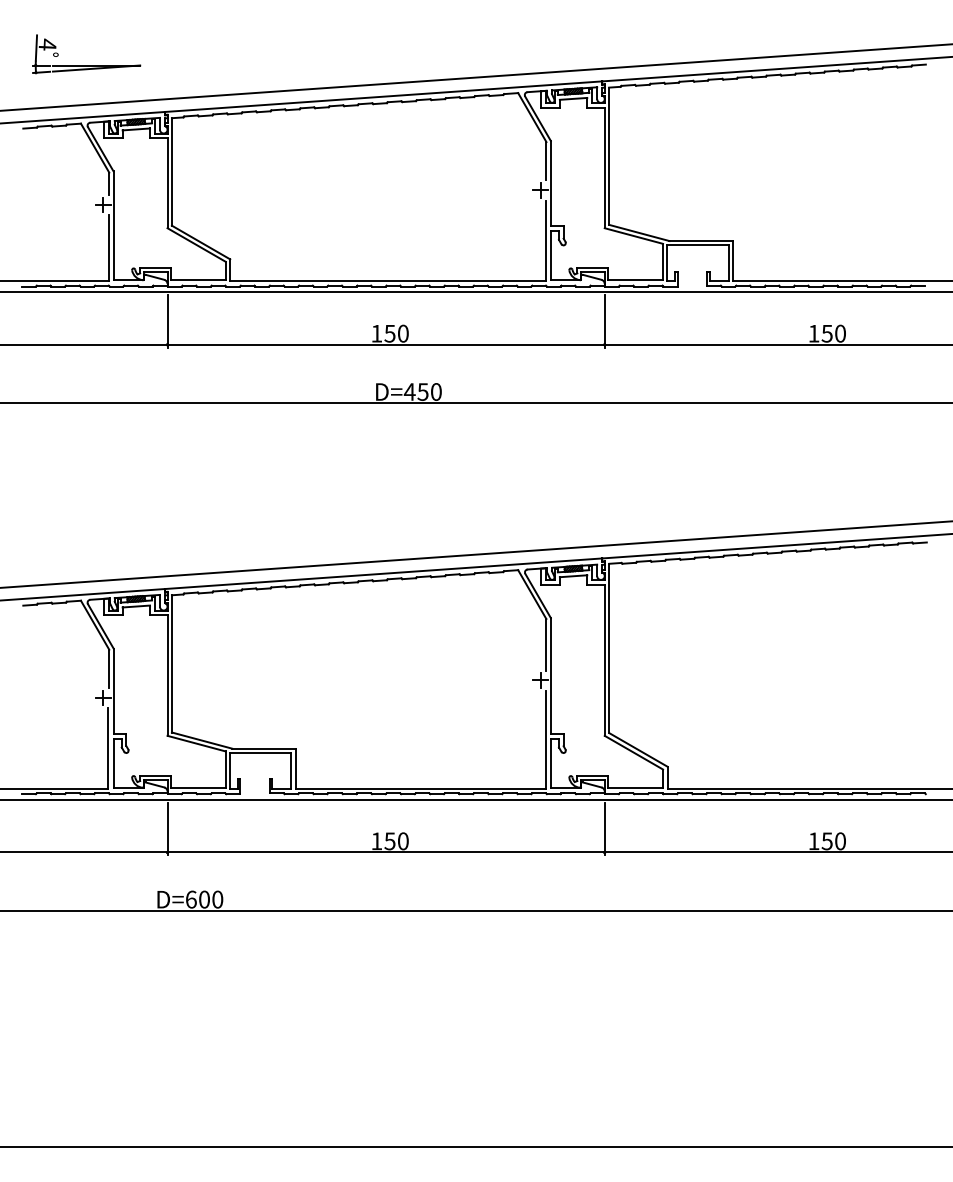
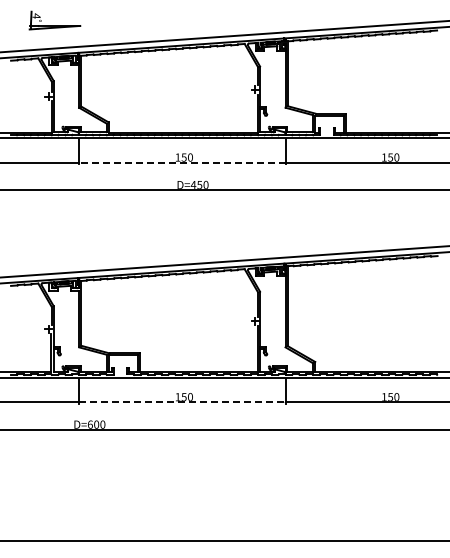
part: (85, 53) -> (54, 20), moved
line: (384, 344) -> (181, 162), solid -> dashed
line: (386, 852) -> (182, 402), solid -> dashed

